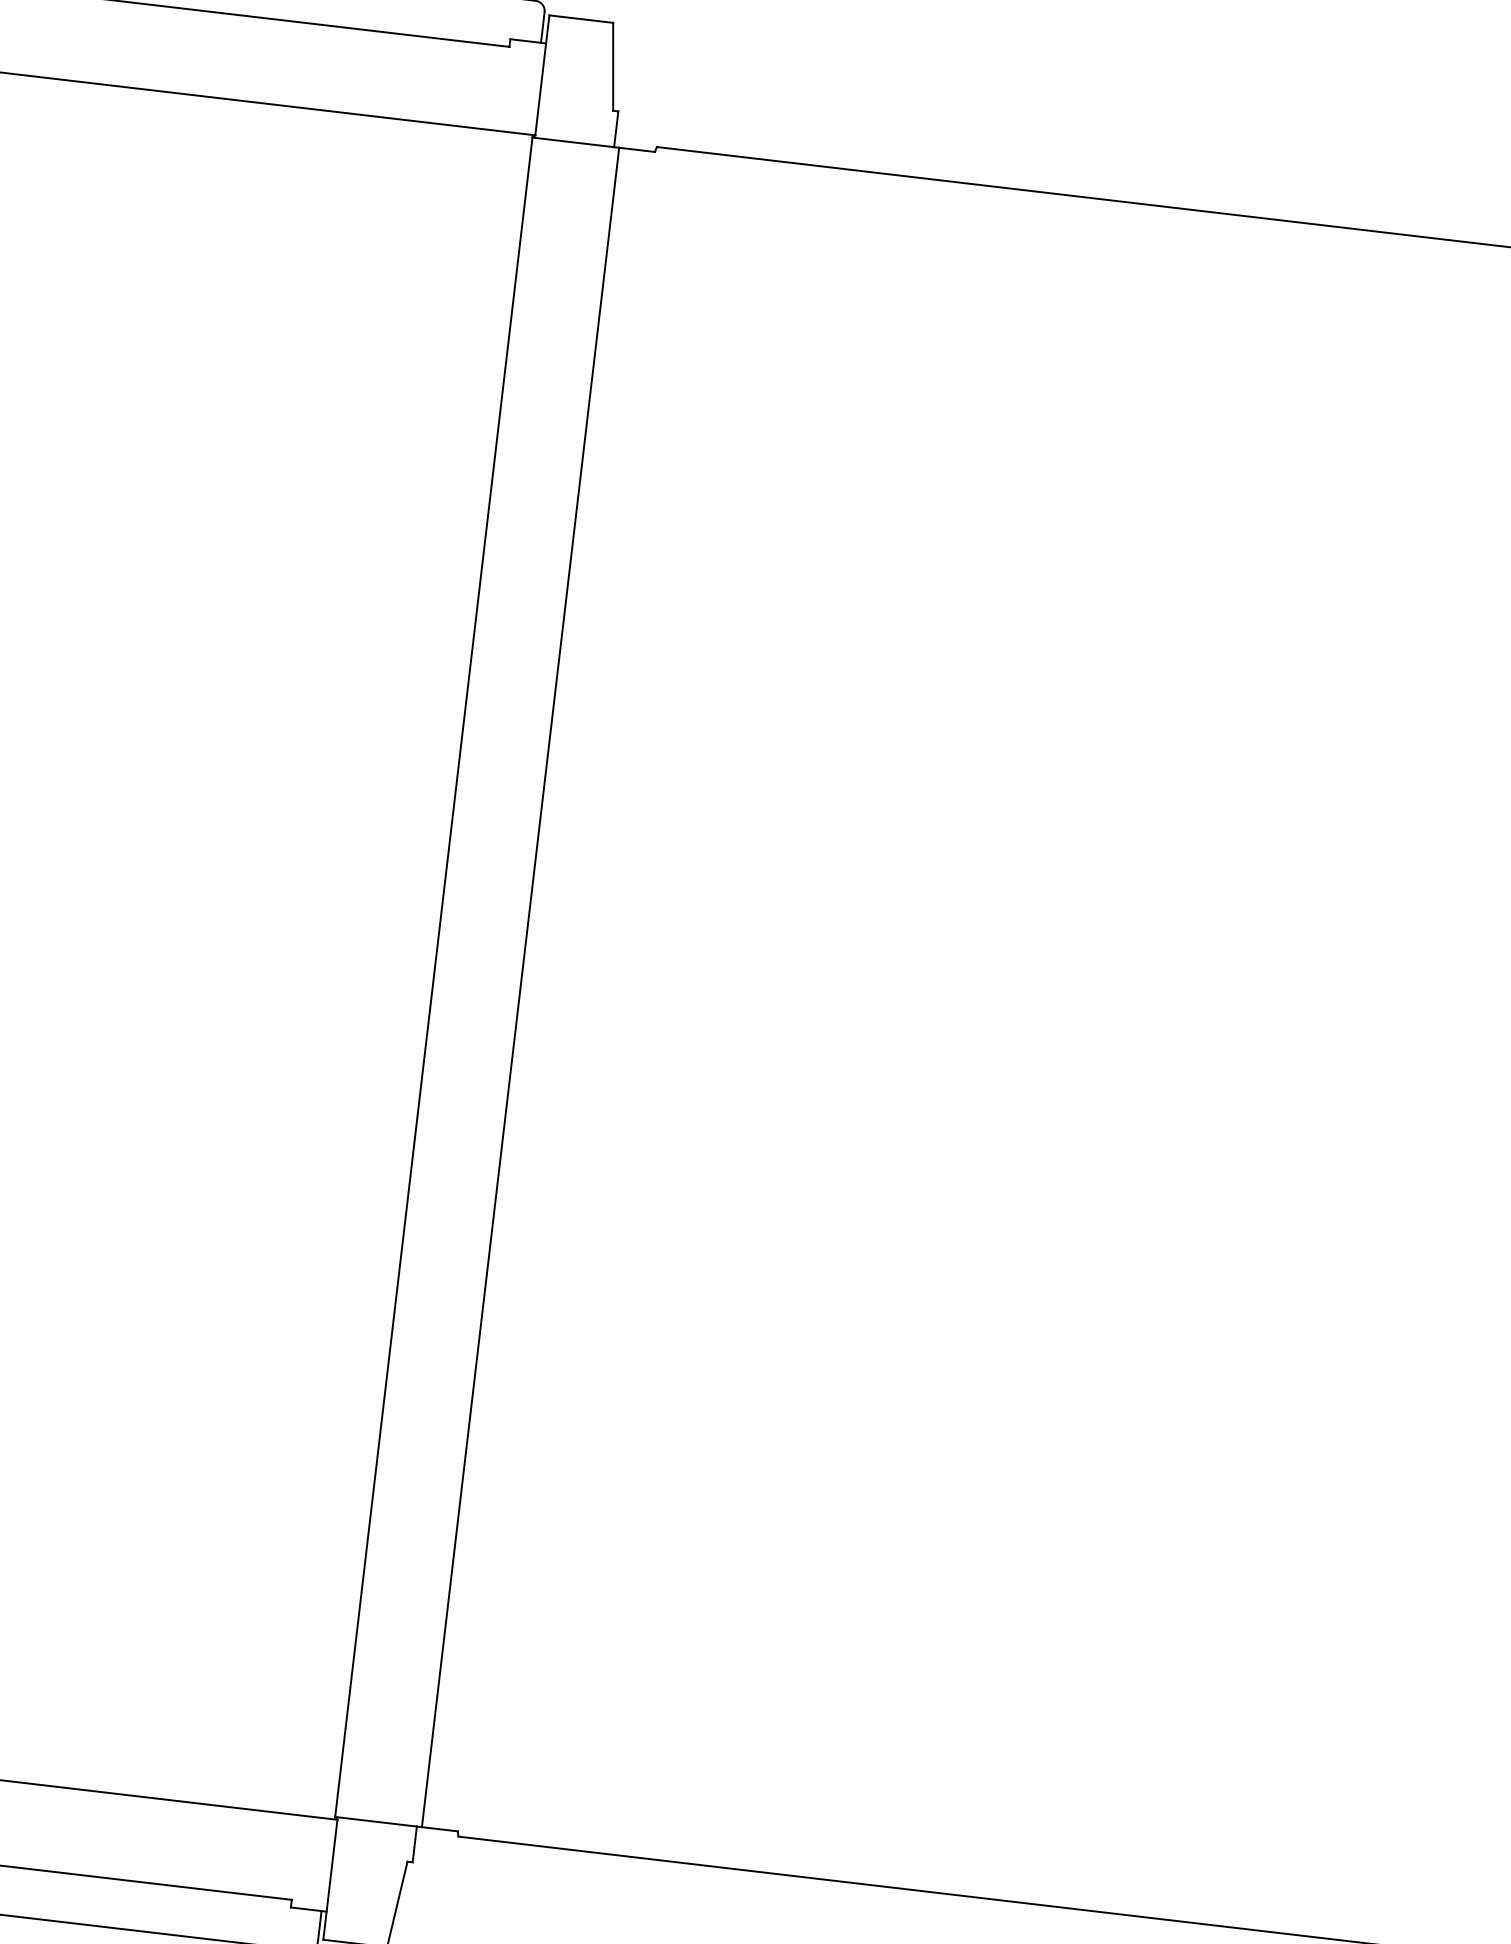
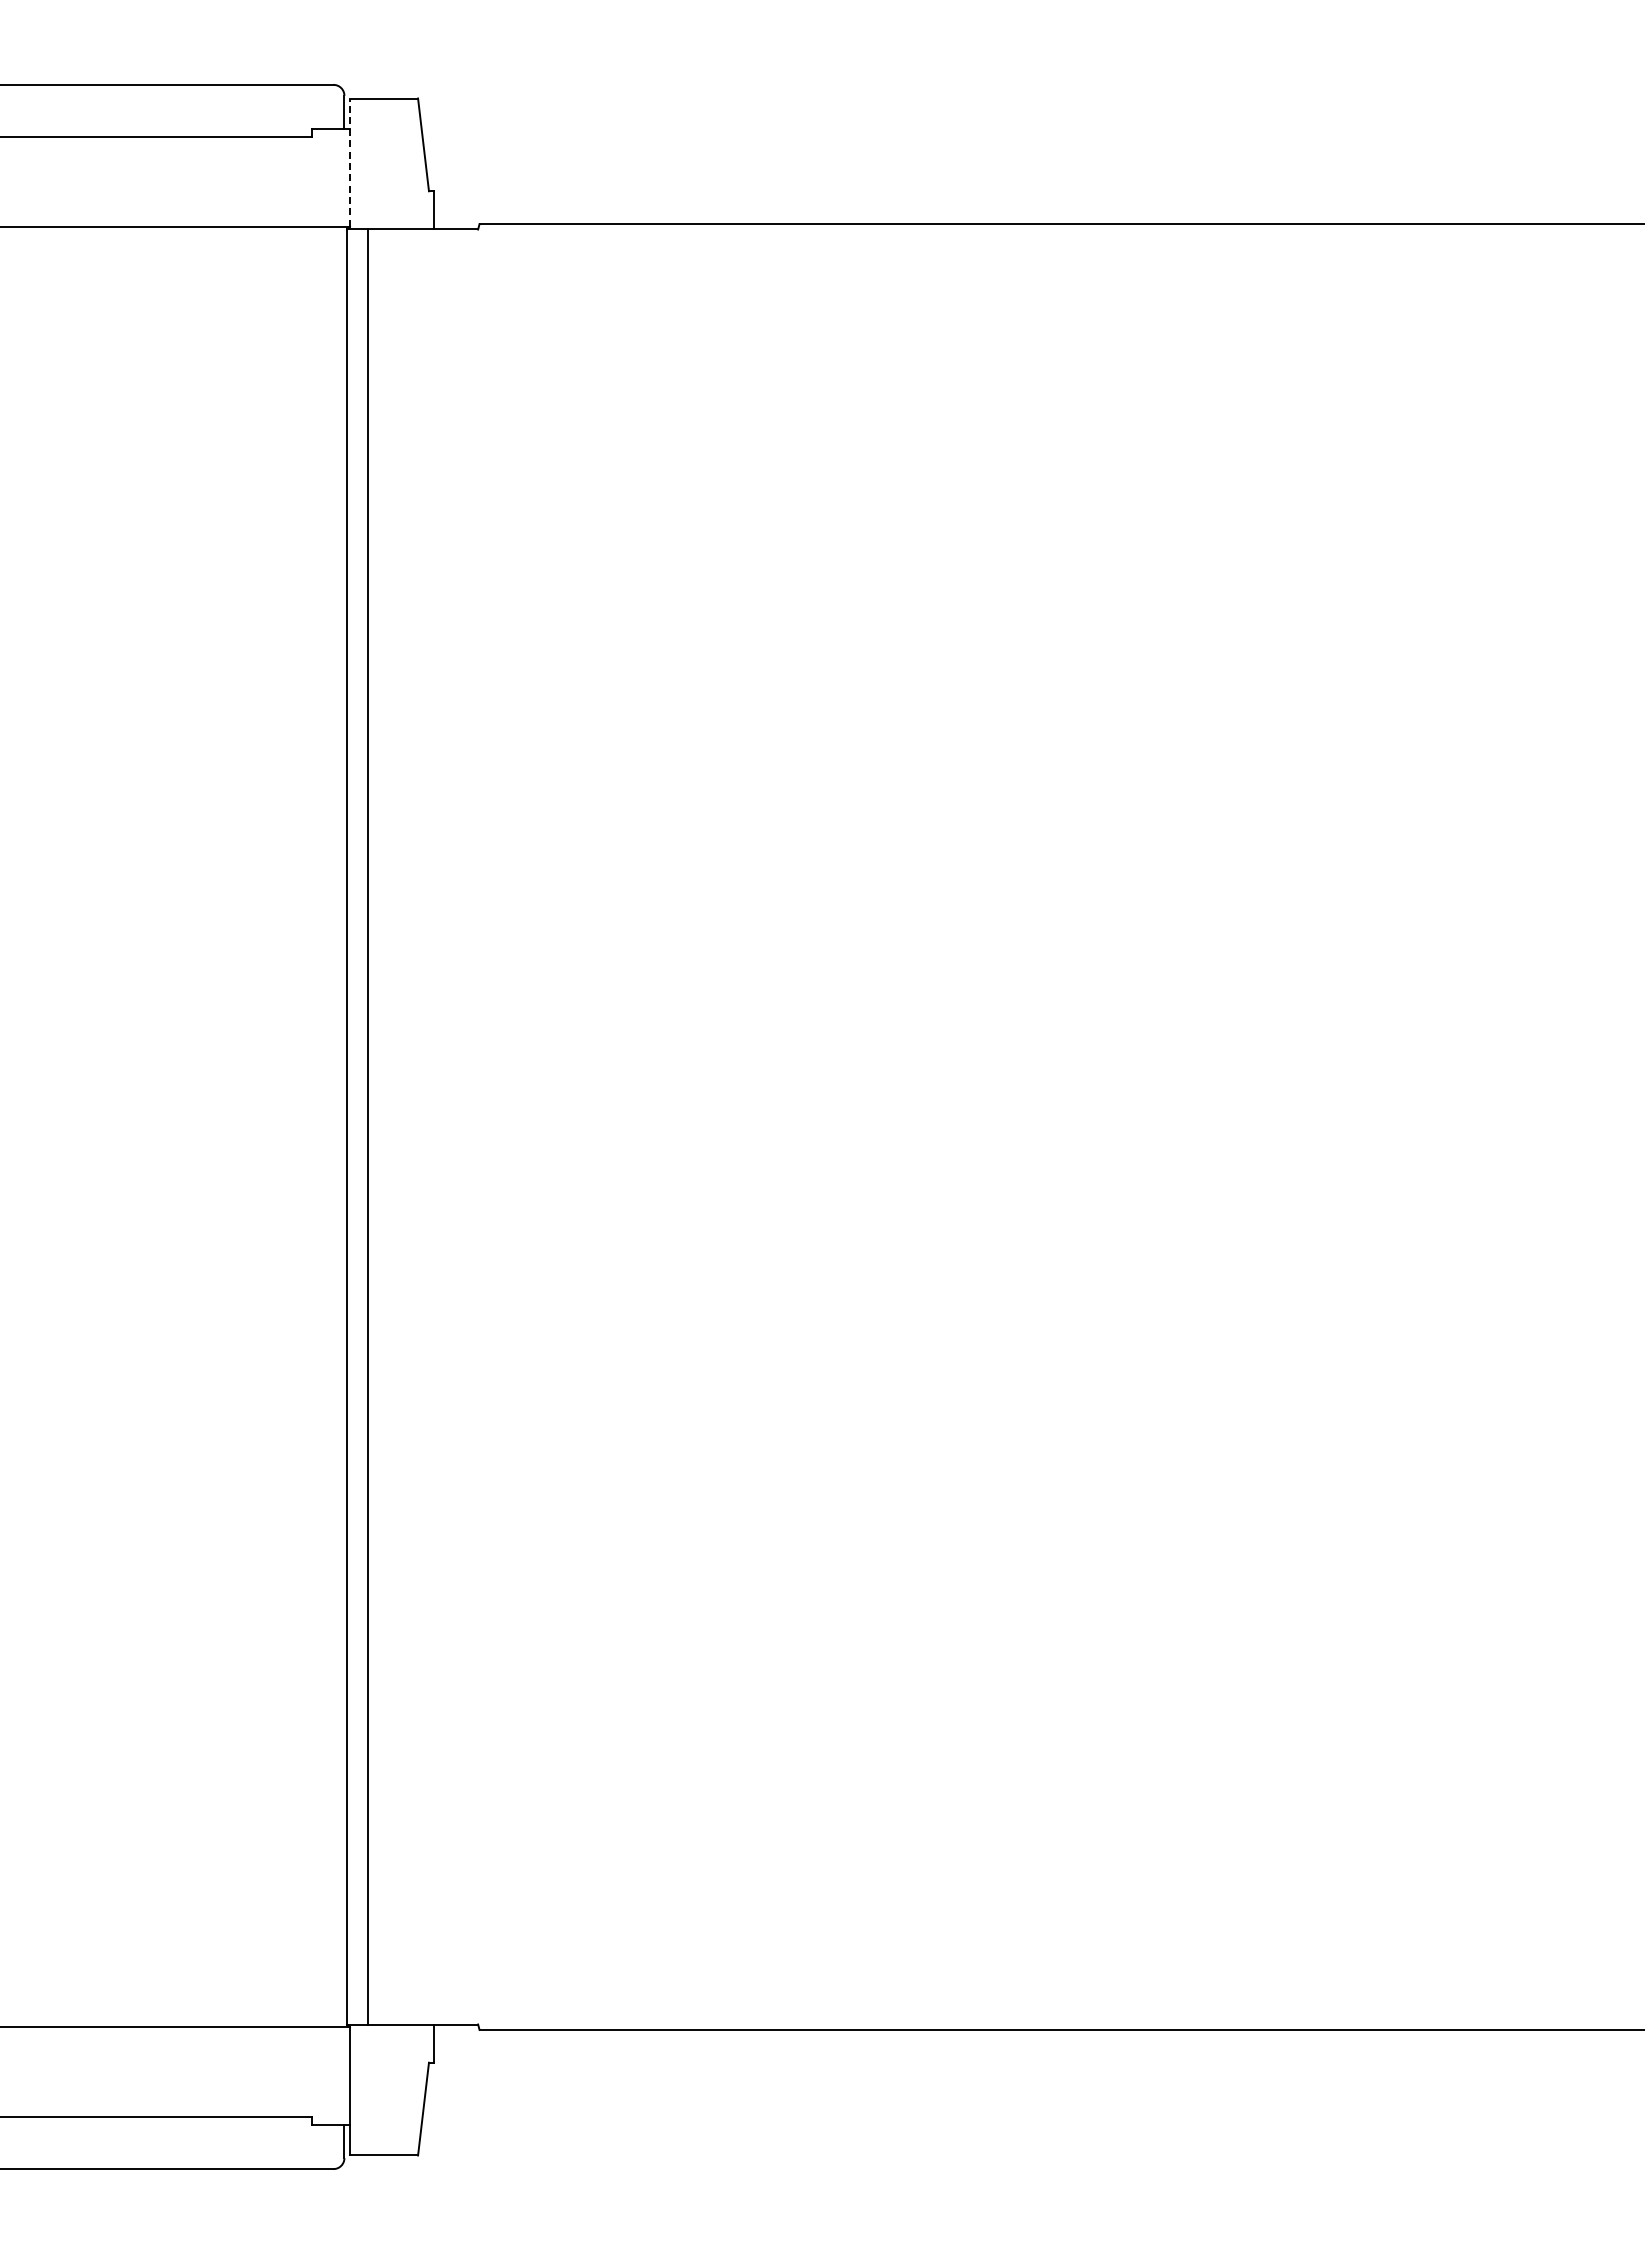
line: (542, 75) -> (349, 162), solid -> dashed
line: (520, 986) -> (367, 1126), moved

